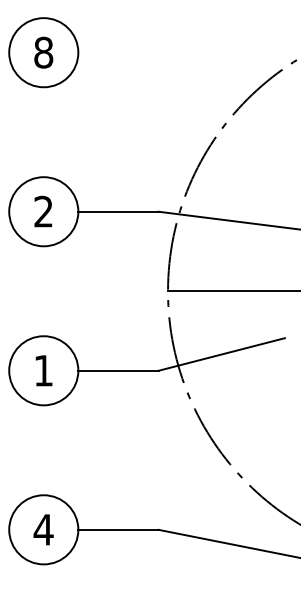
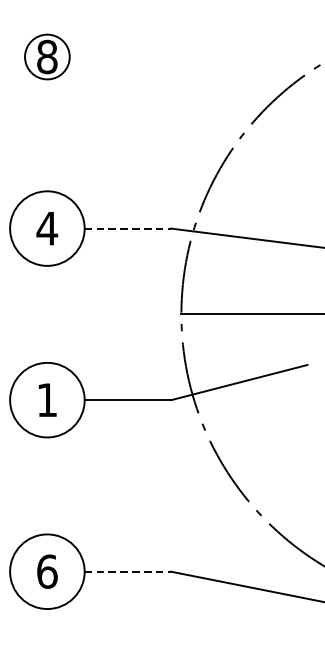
circle: (43, 52) -> (47, 56), size x0.6
text: (43, 211) -> (47, 228), 2 -> 4
line: (118, 211) -> (127, 228), solid -> dashed
text: (43, 529) -> (47, 571), 4 -> 6
line: (118, 529) -> (127, 571), solid -> dashed

